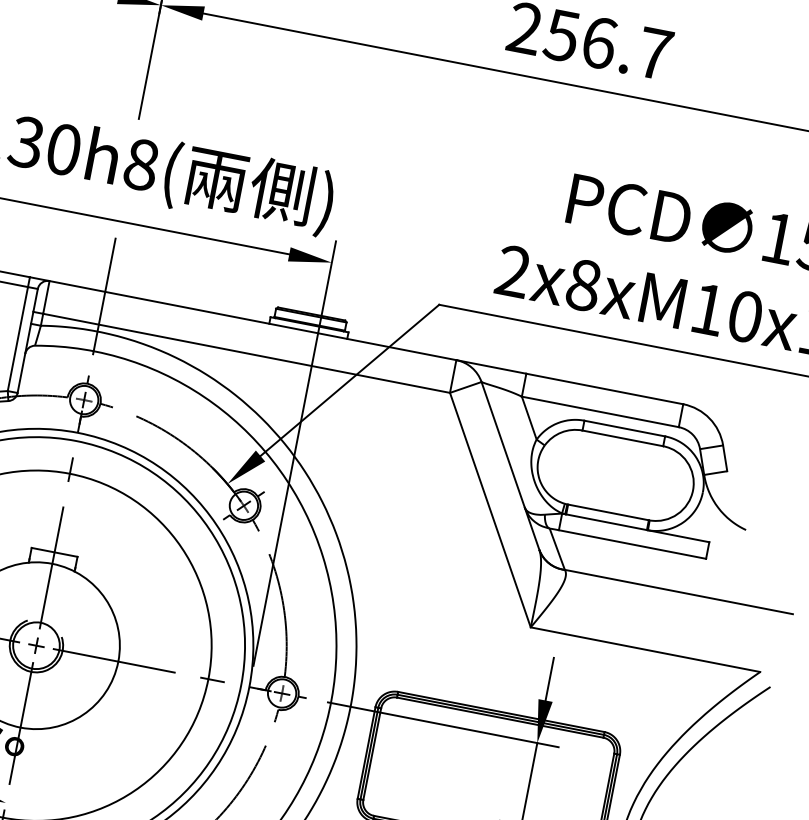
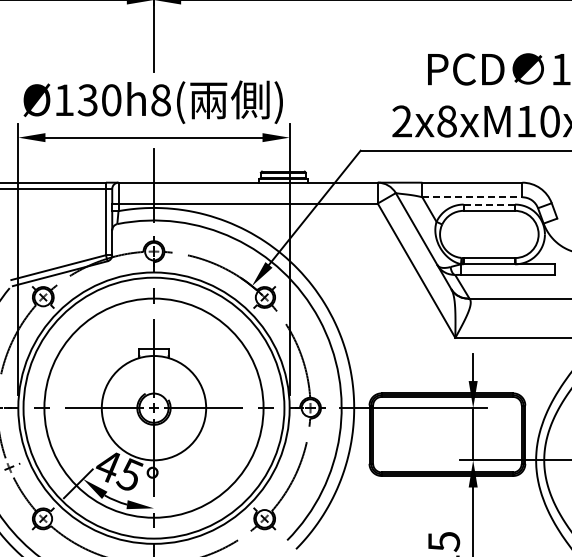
line: (600, 412) -> (472, 197), solid -> dashed
line: (625, 428) -> (489, 204), solid -> dashed

